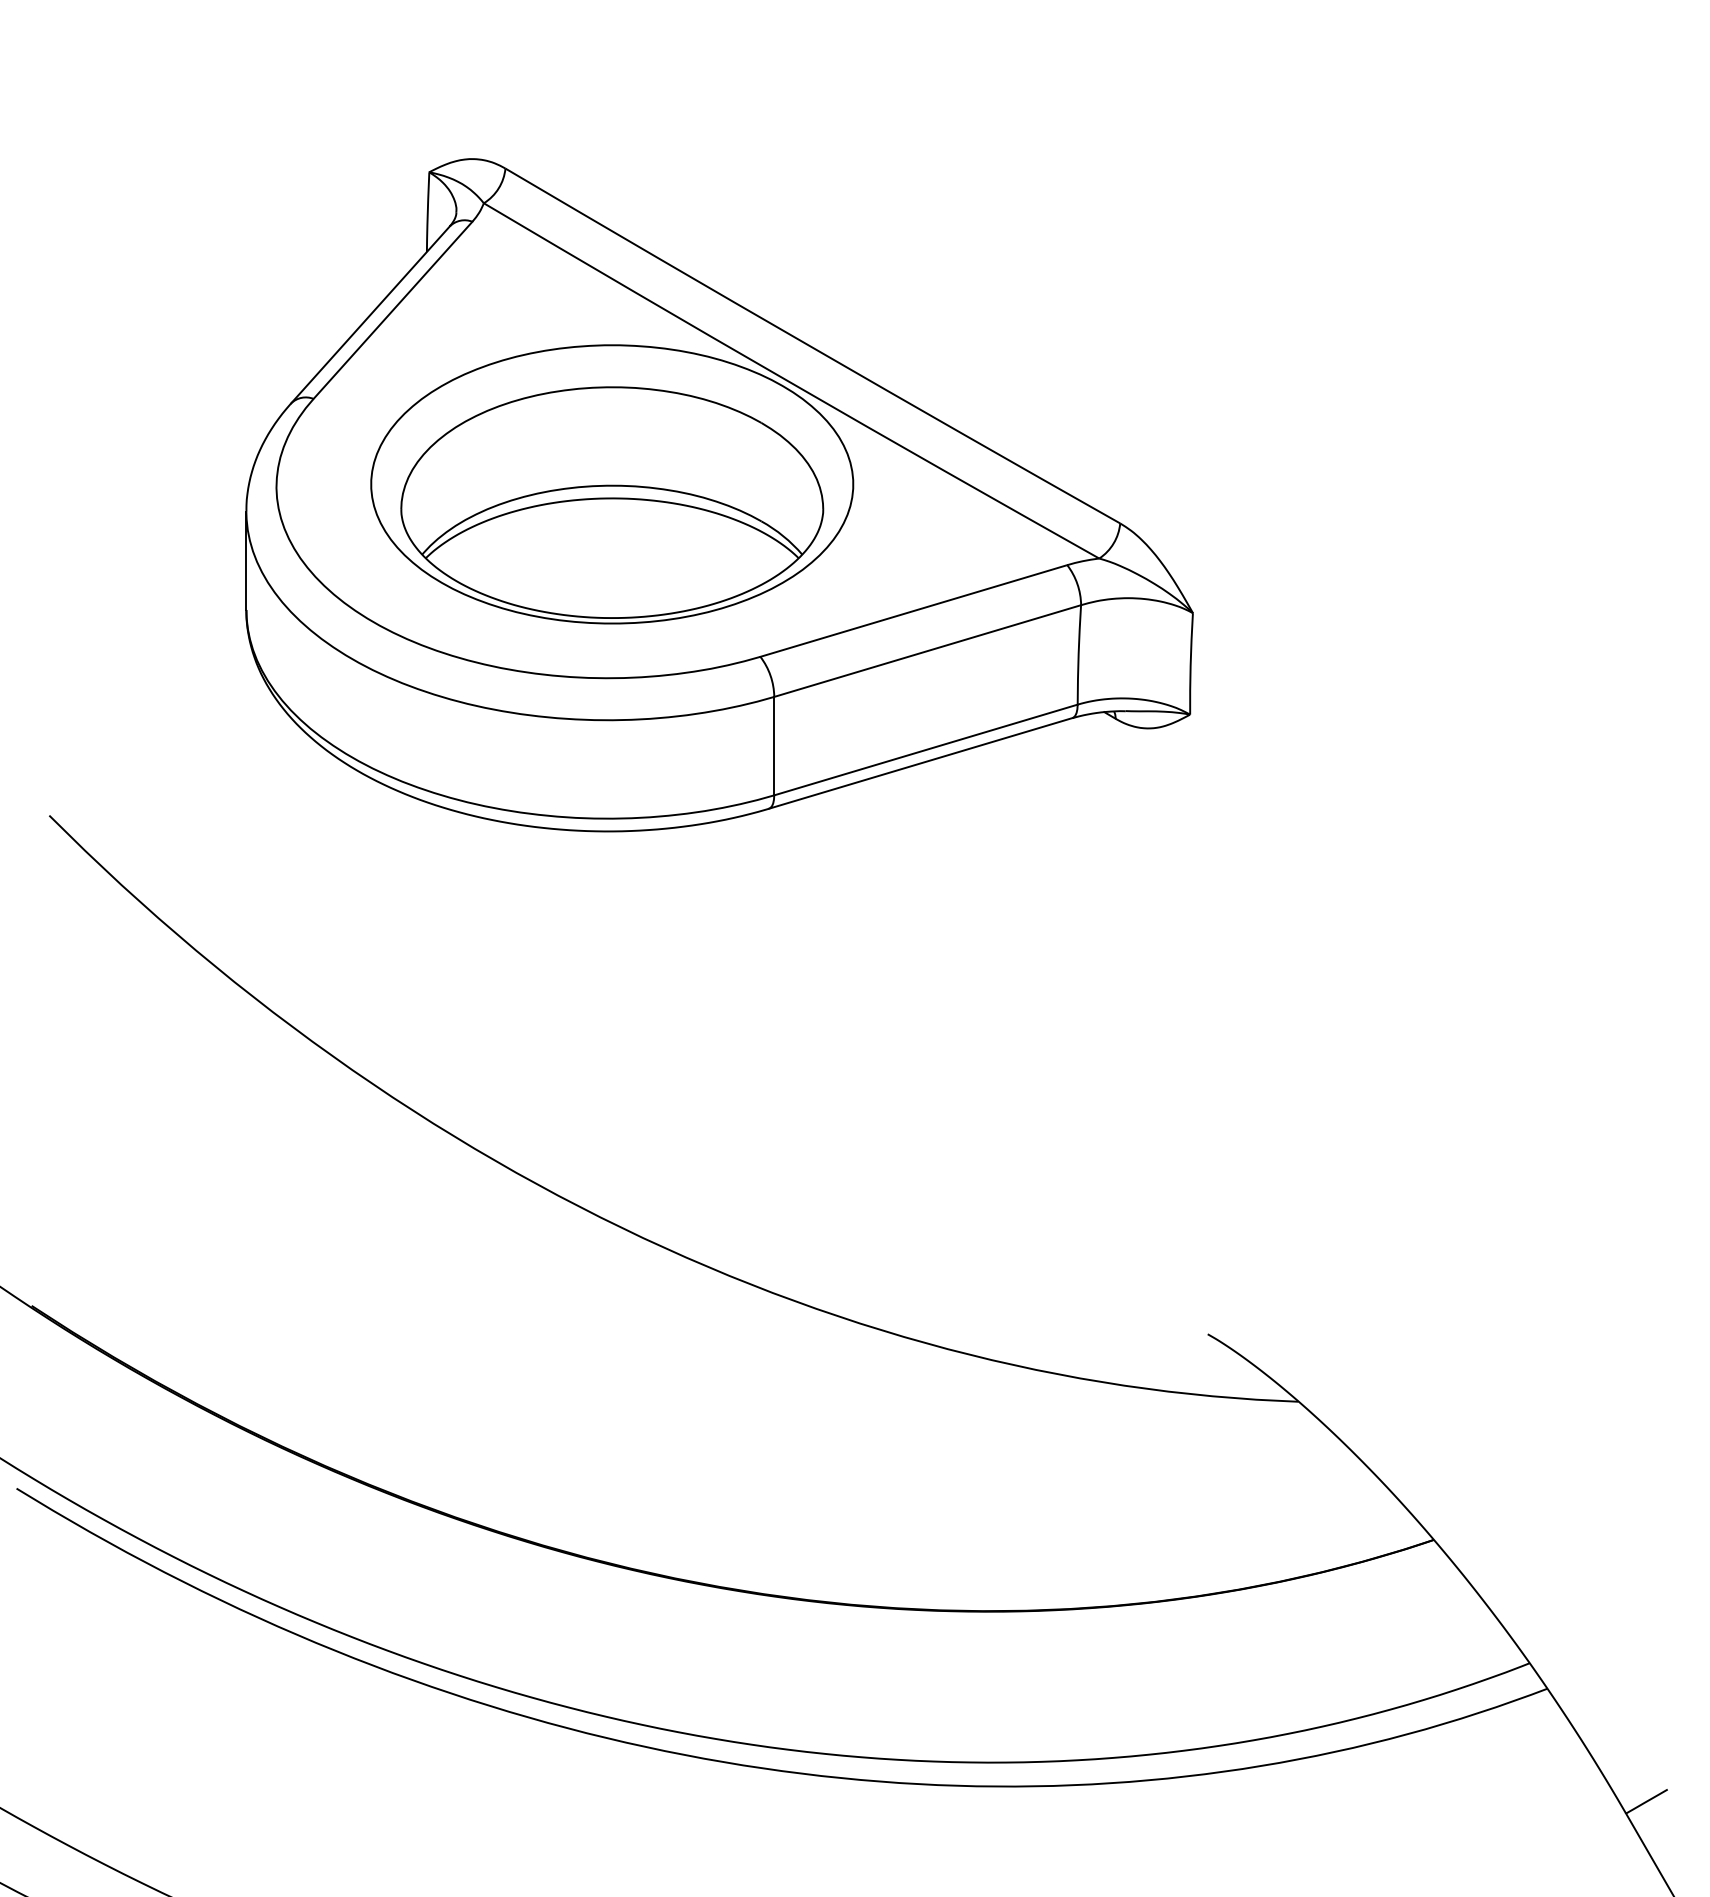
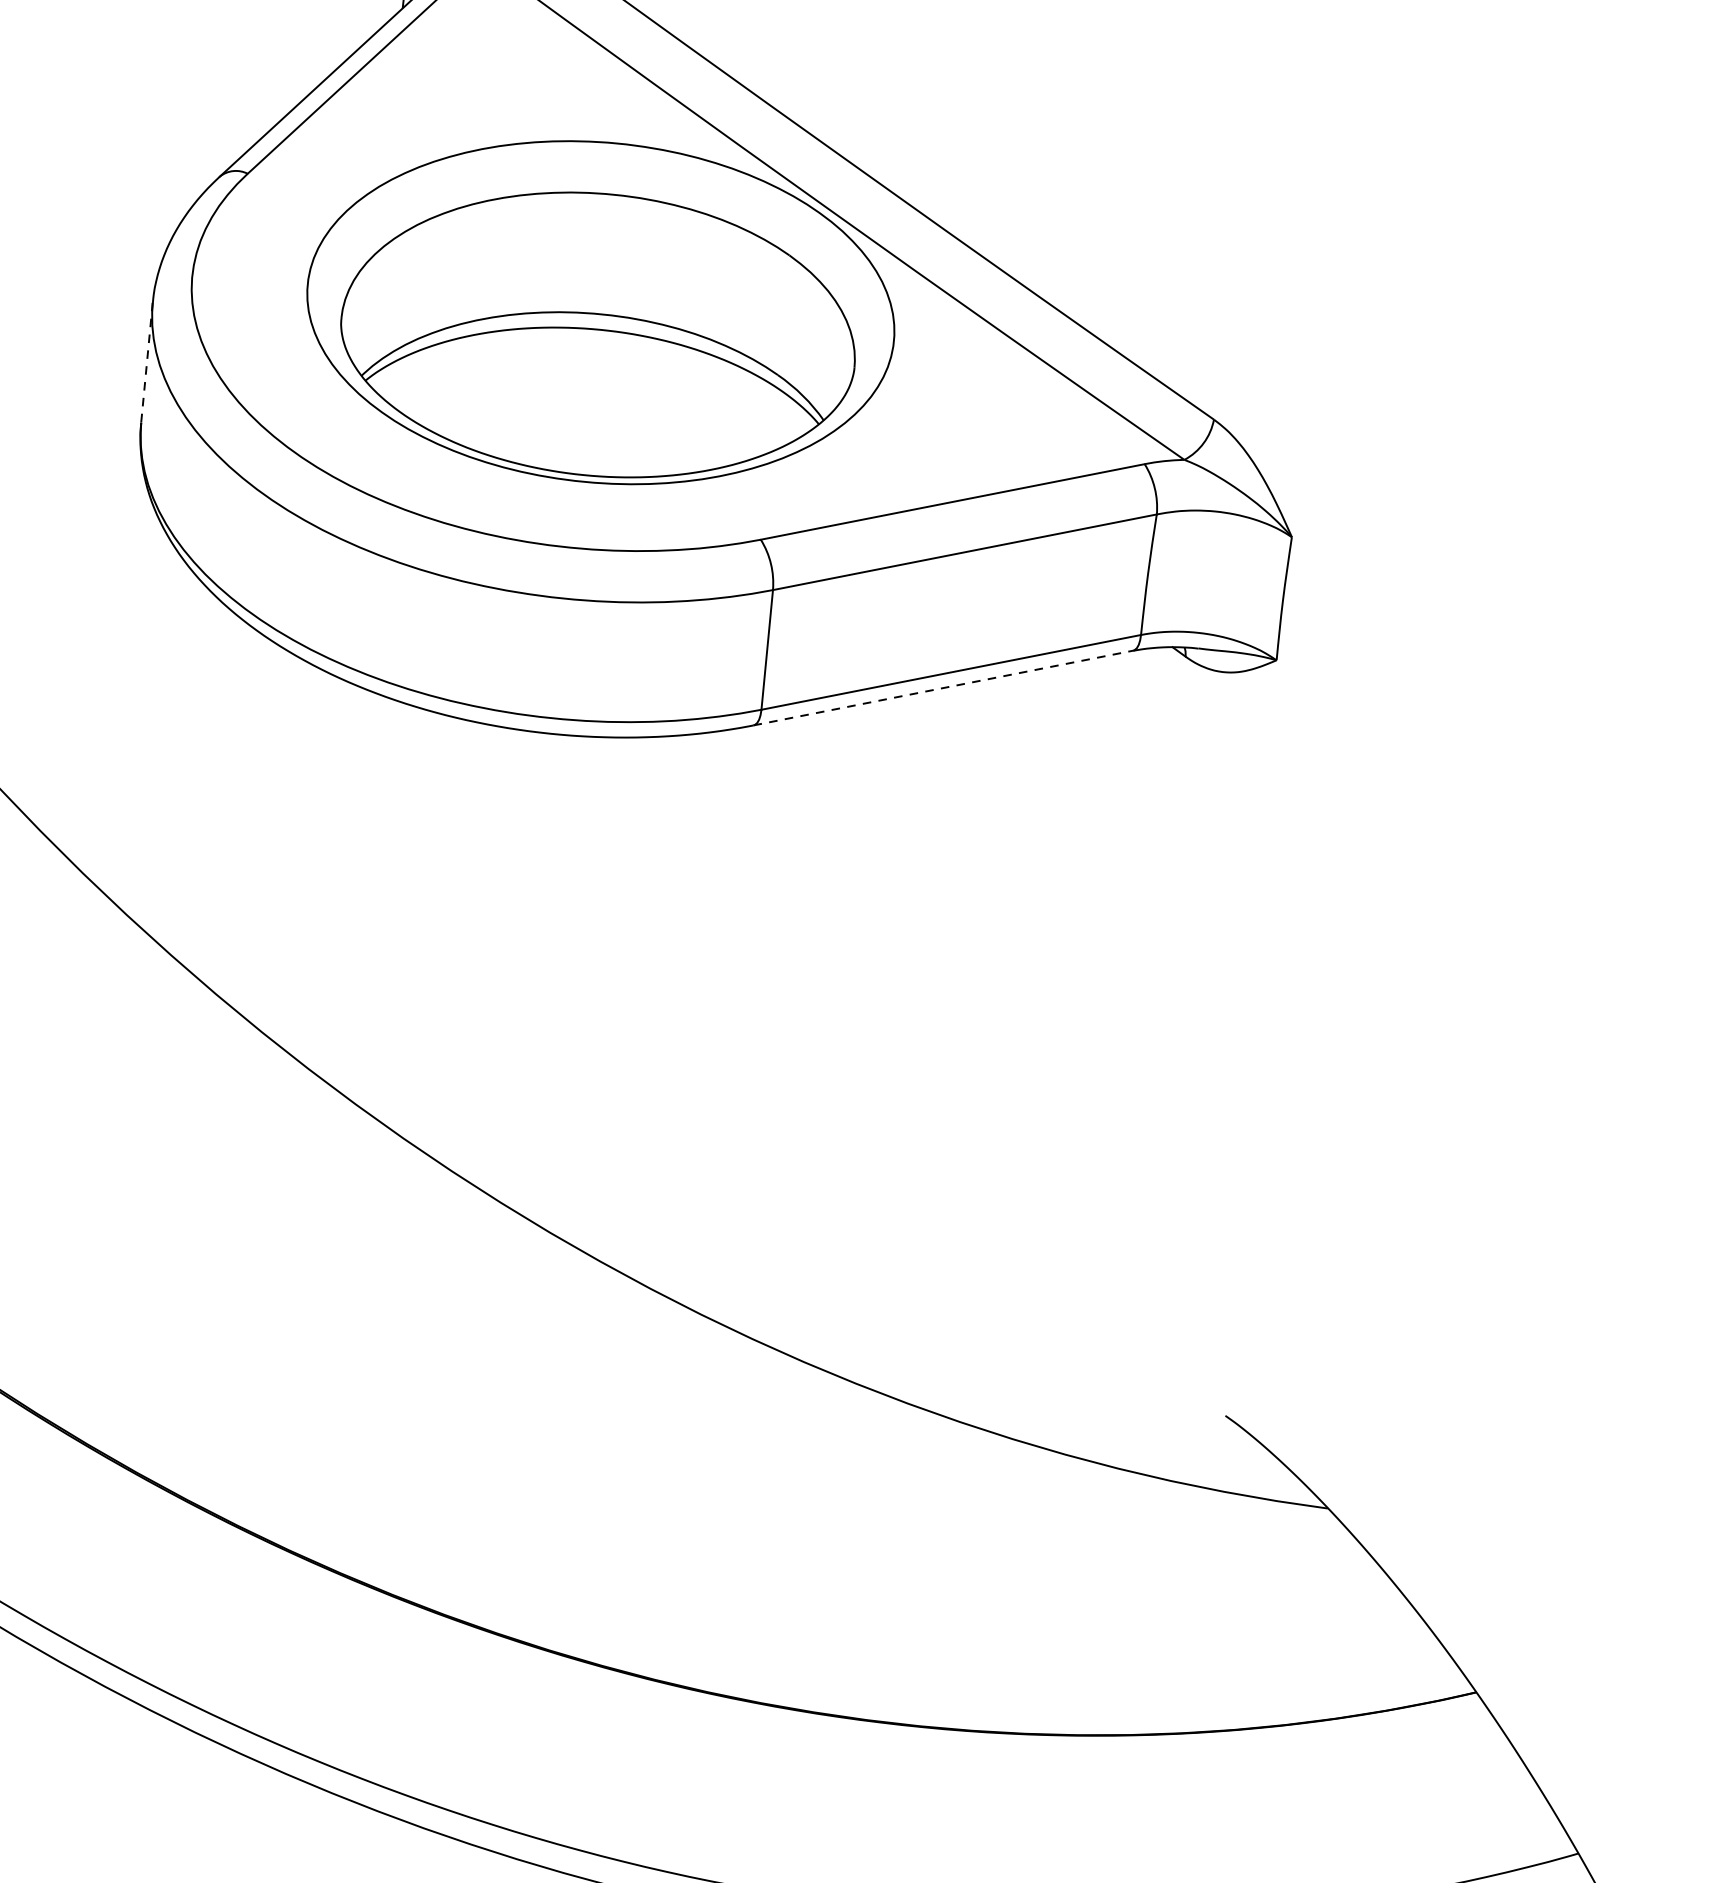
line: (246, 561) -> (147, 363), solid -> dashed
line: (921, 763) -> (944, 688), solid -> dashed

